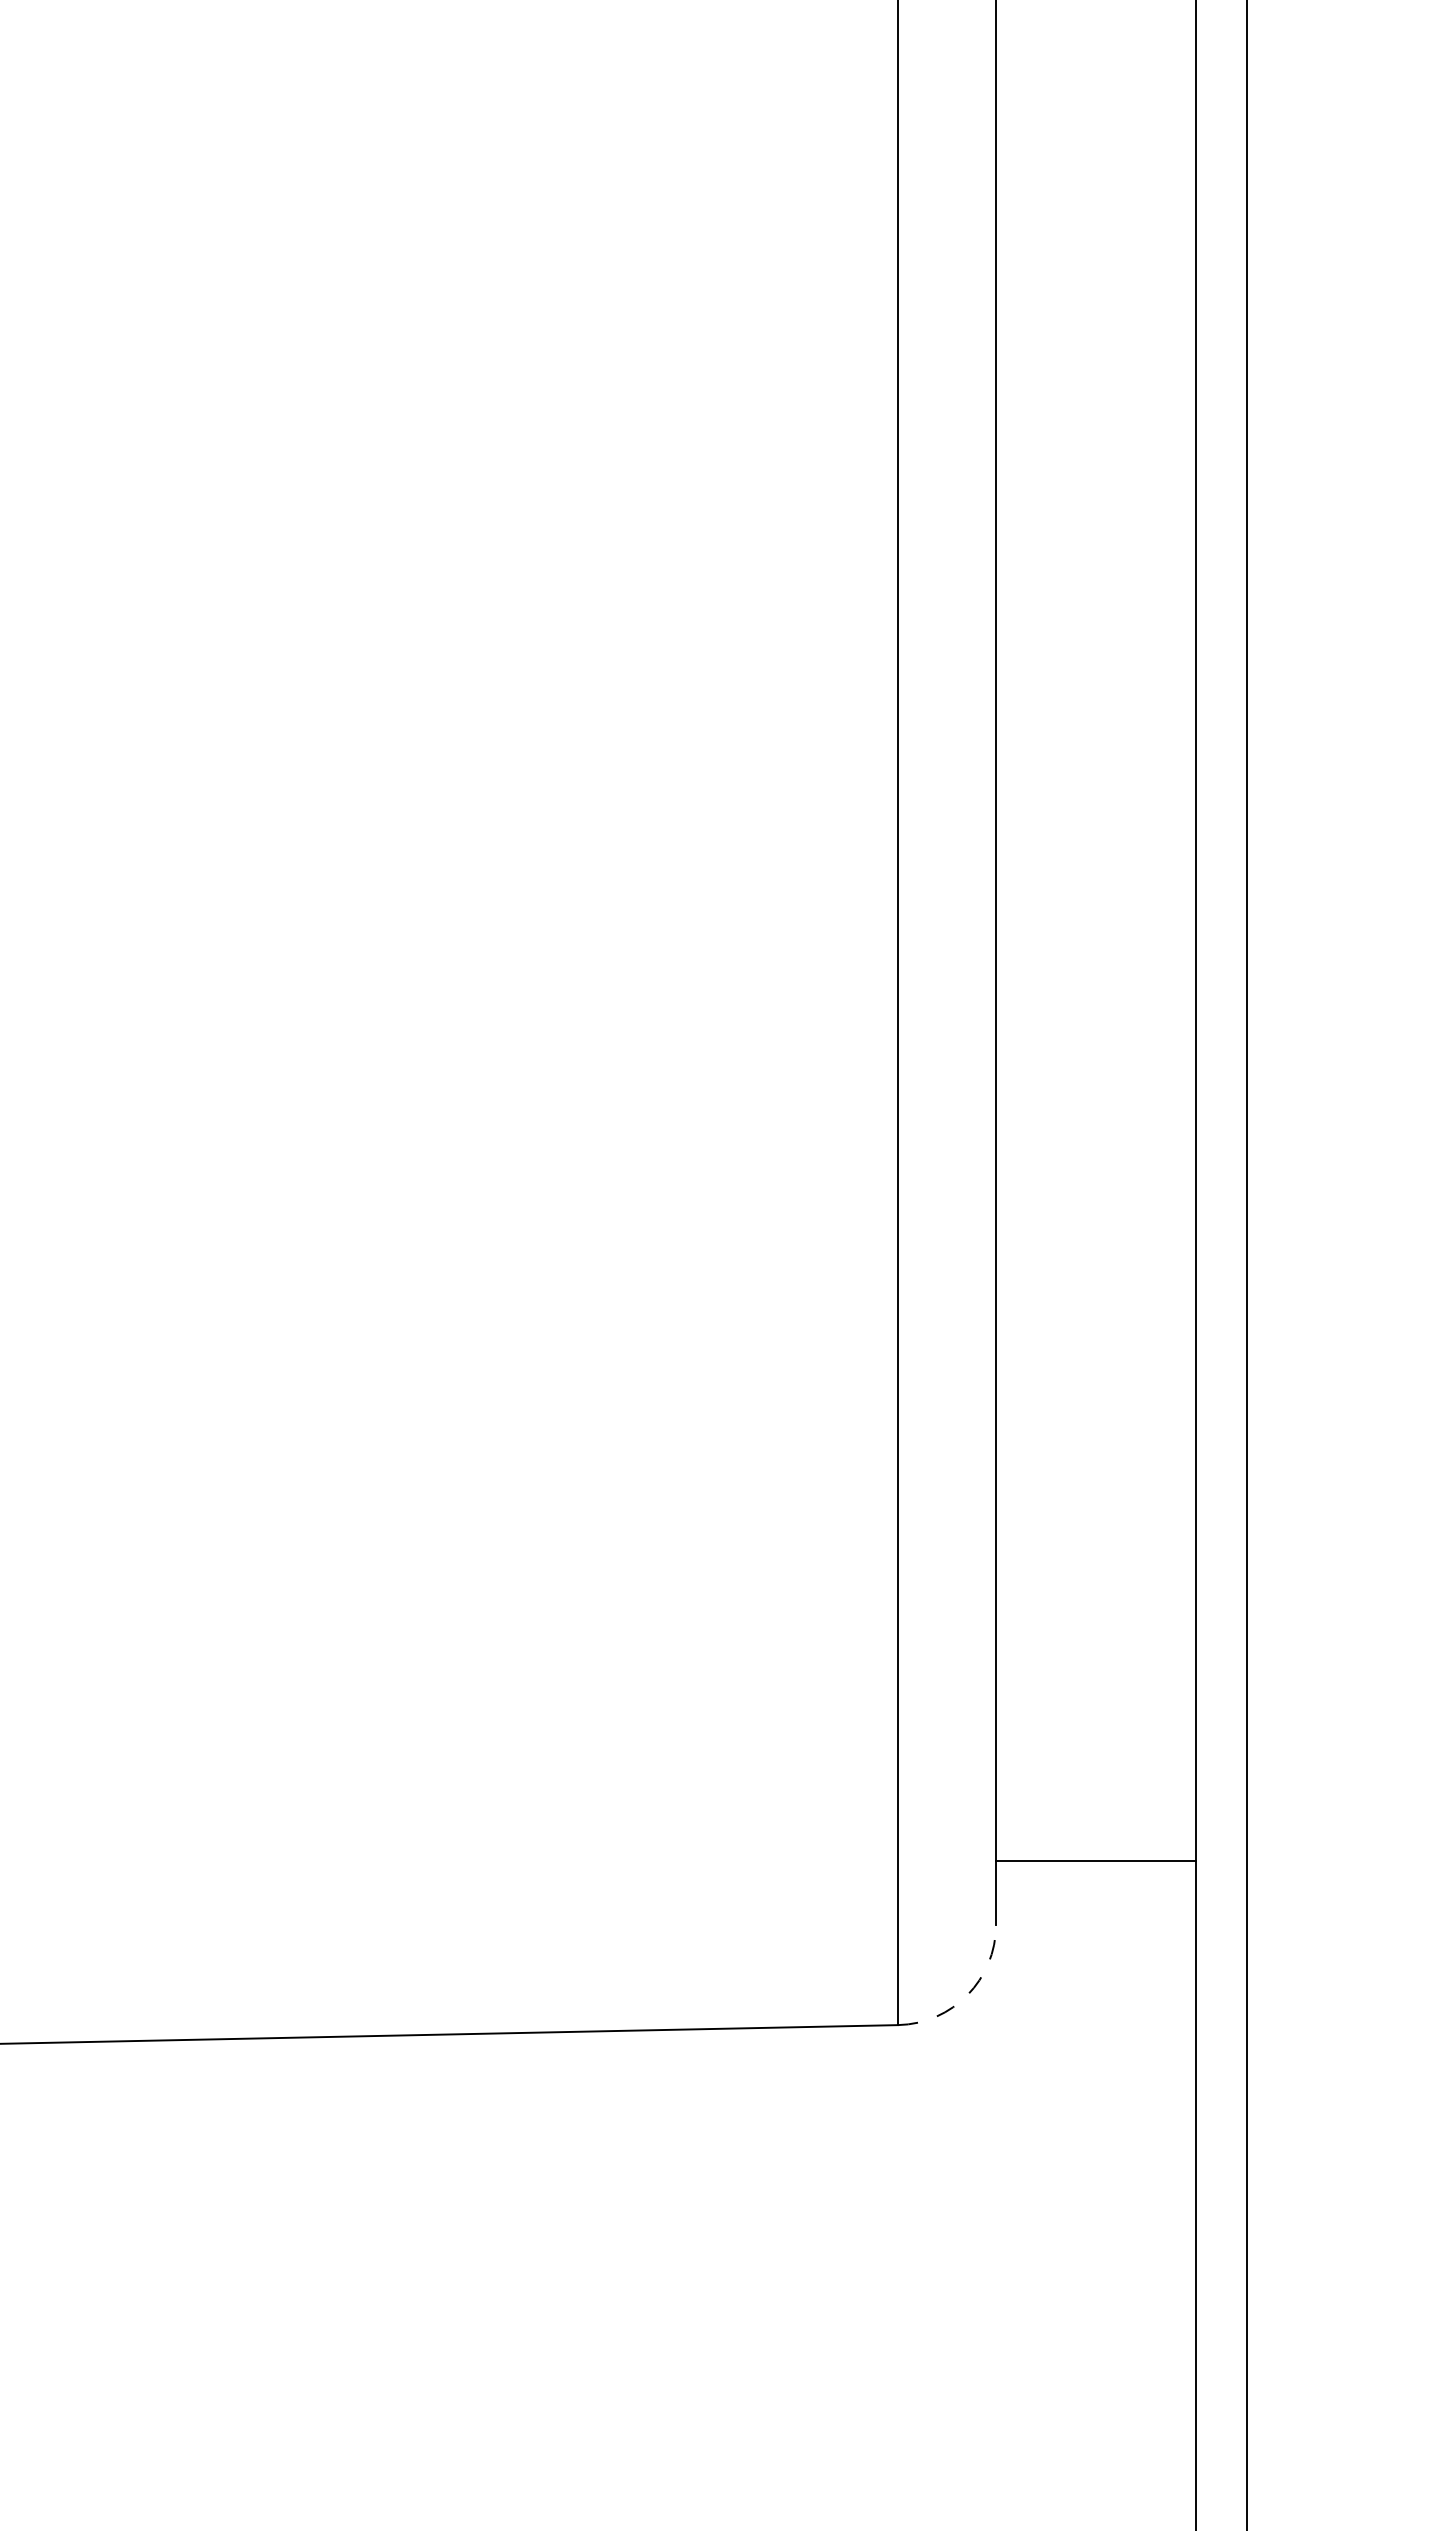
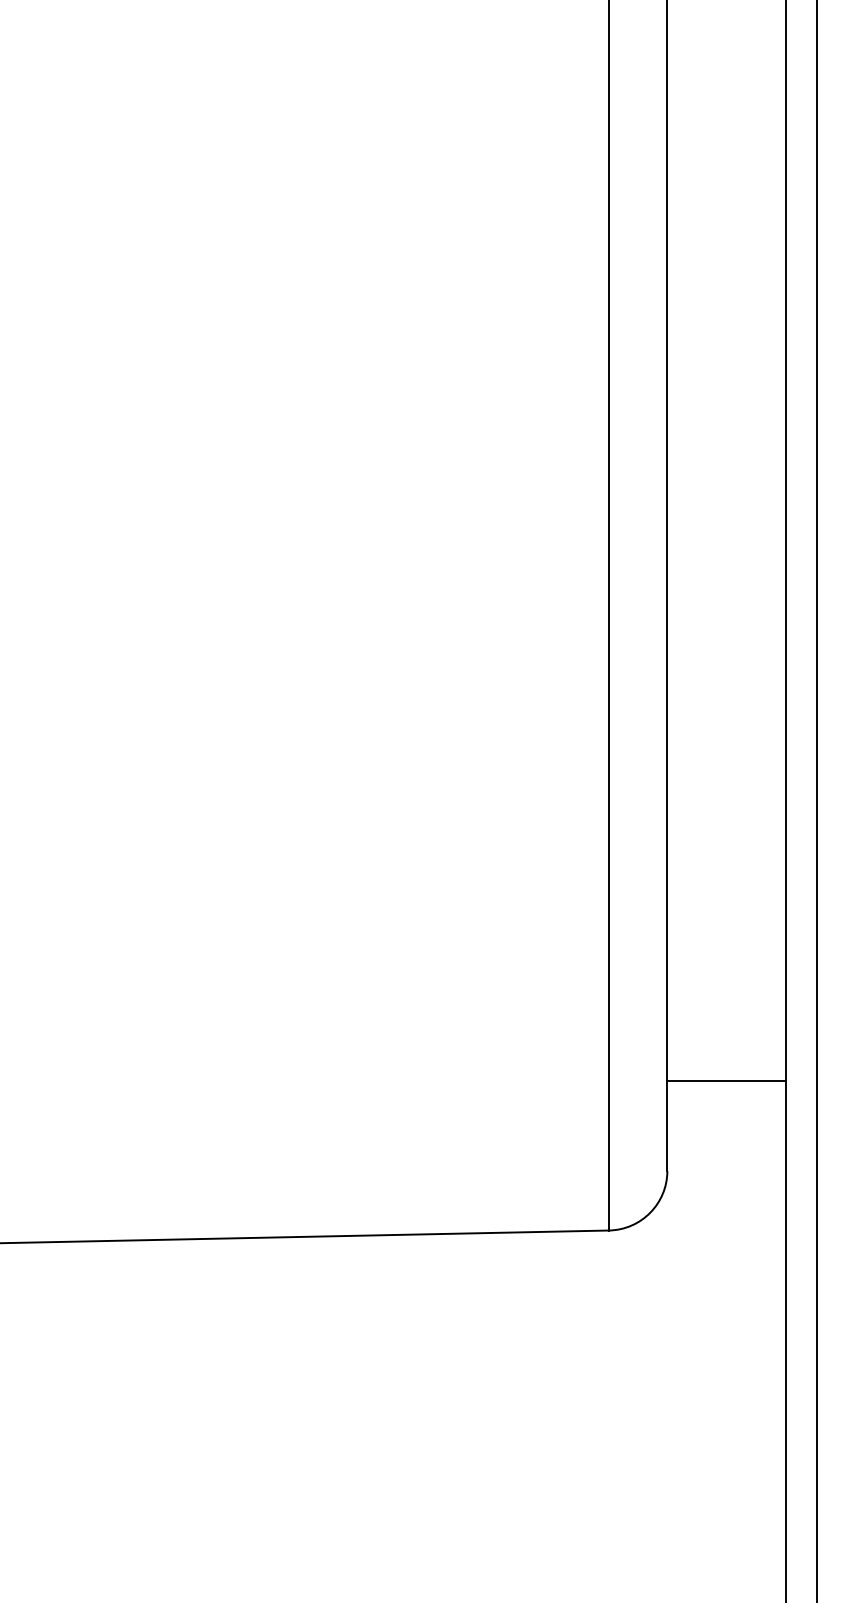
line: (1095, 1860) -> (726, 1080), moved
arc: (967, 1994) -> (650, 1212), dashed -> solid

